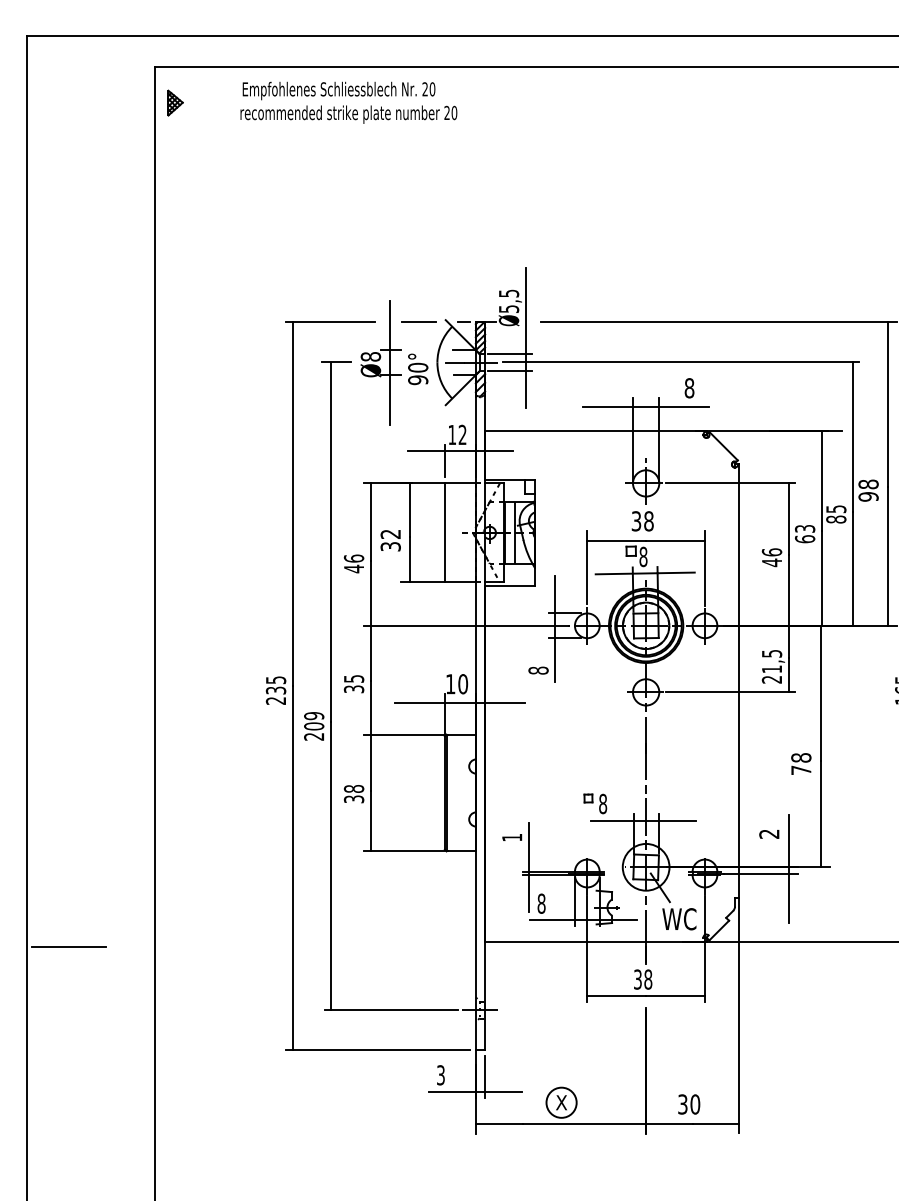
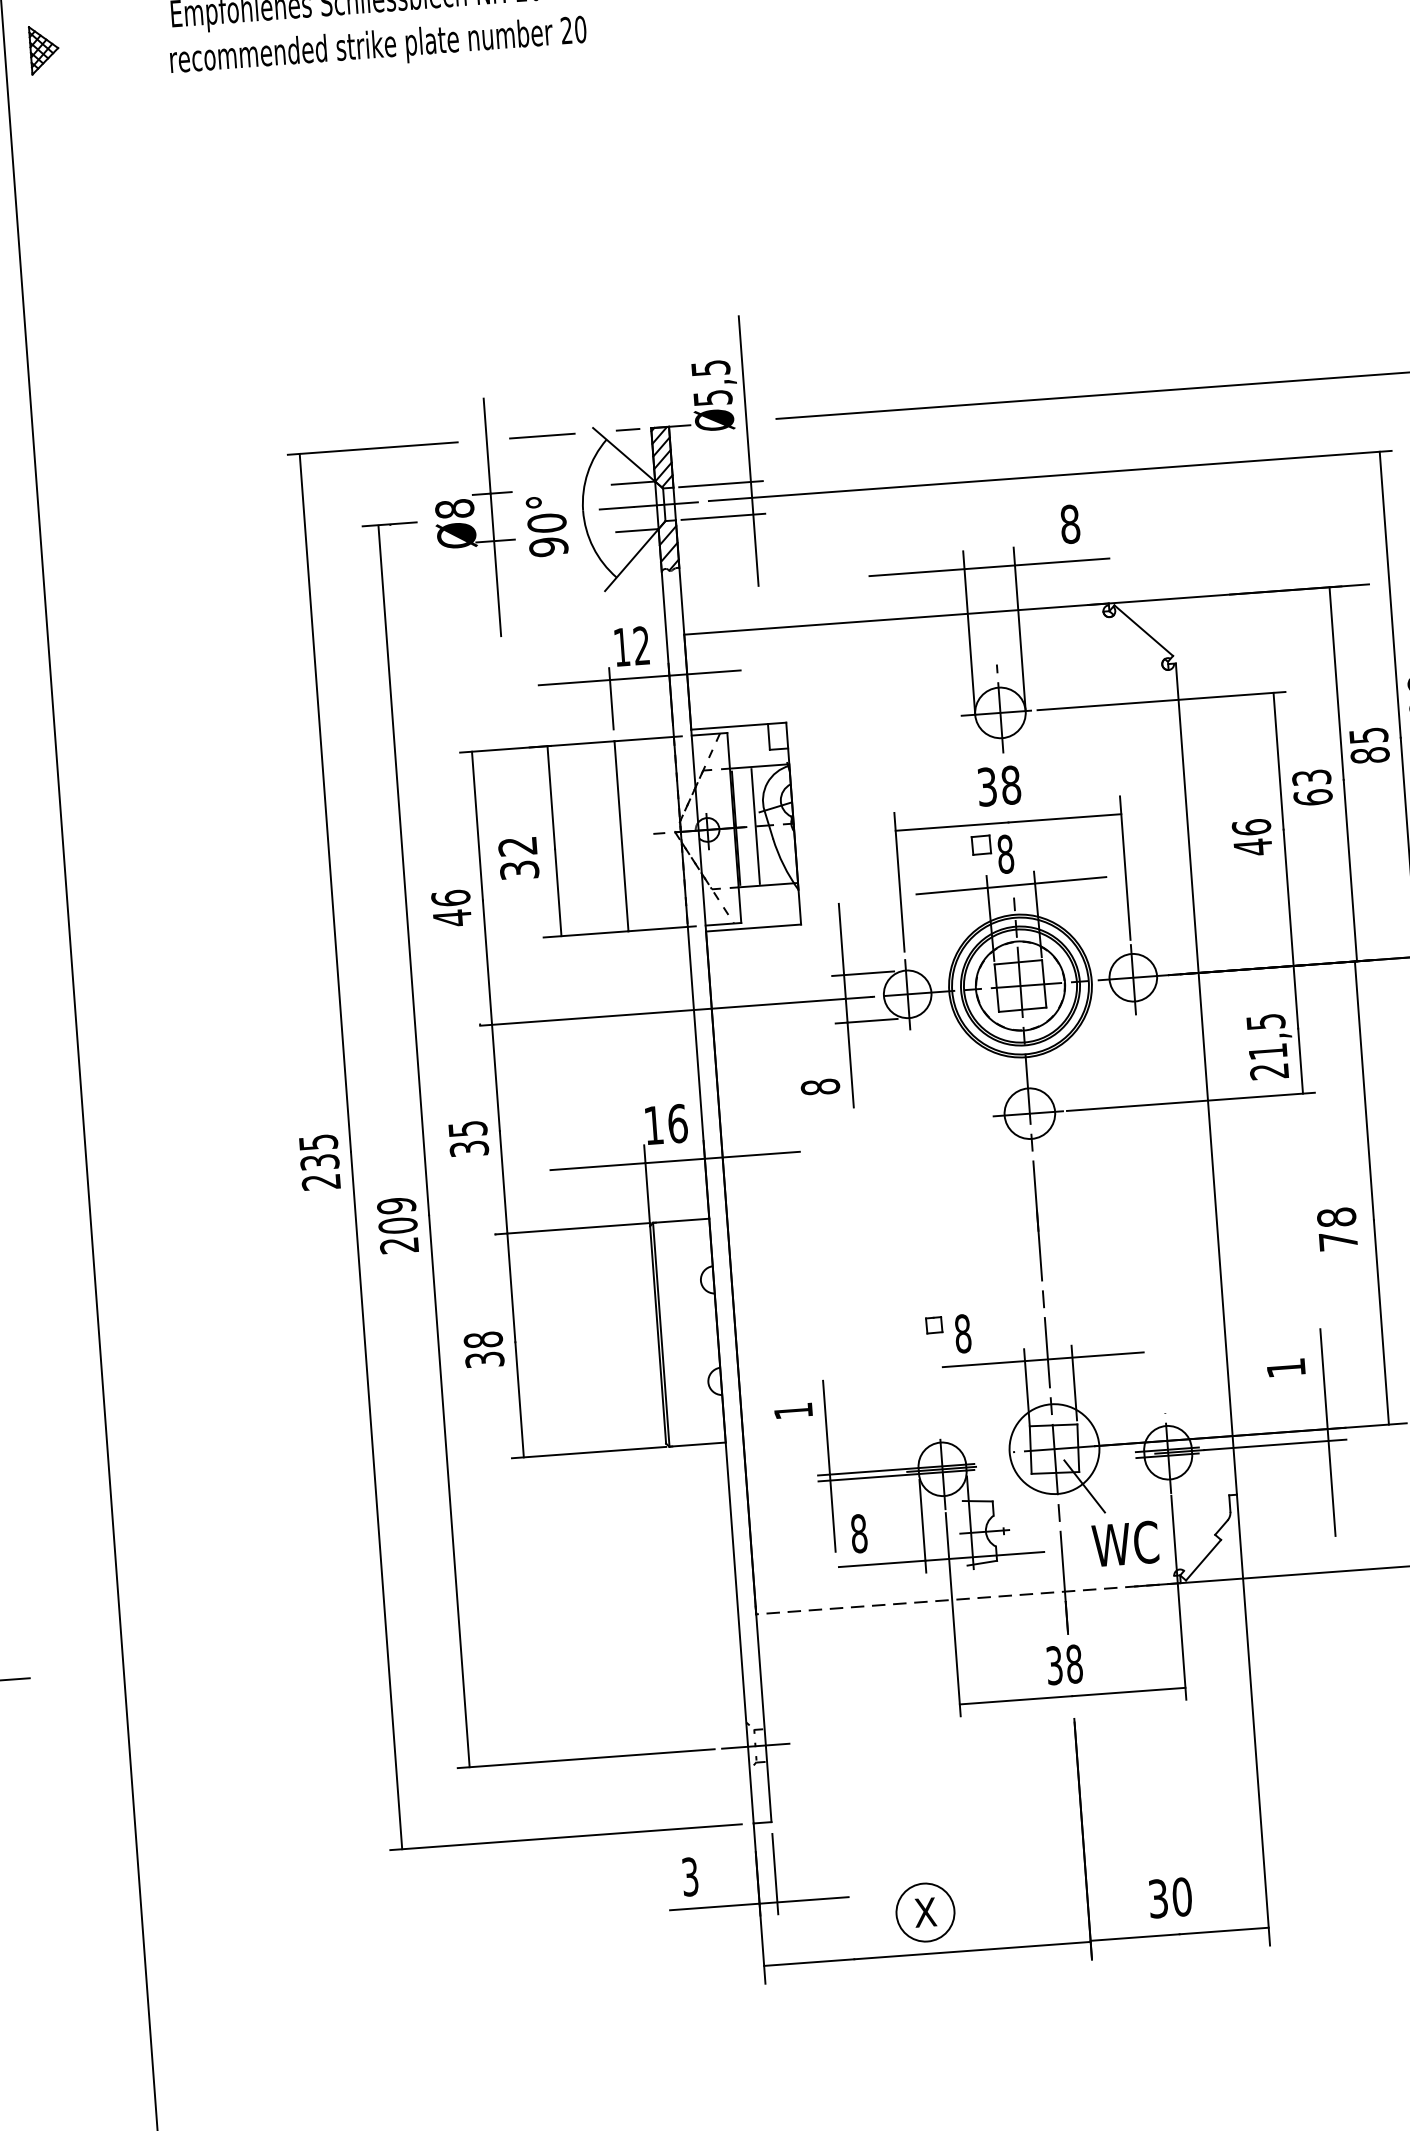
text: (463, 684) -> (678, 1124), 10 -> 16
text: (769, 833) -> (1286, 1366), 2 -> 1
line: (595, 941) -> (967, 1598), solid -> dashed

